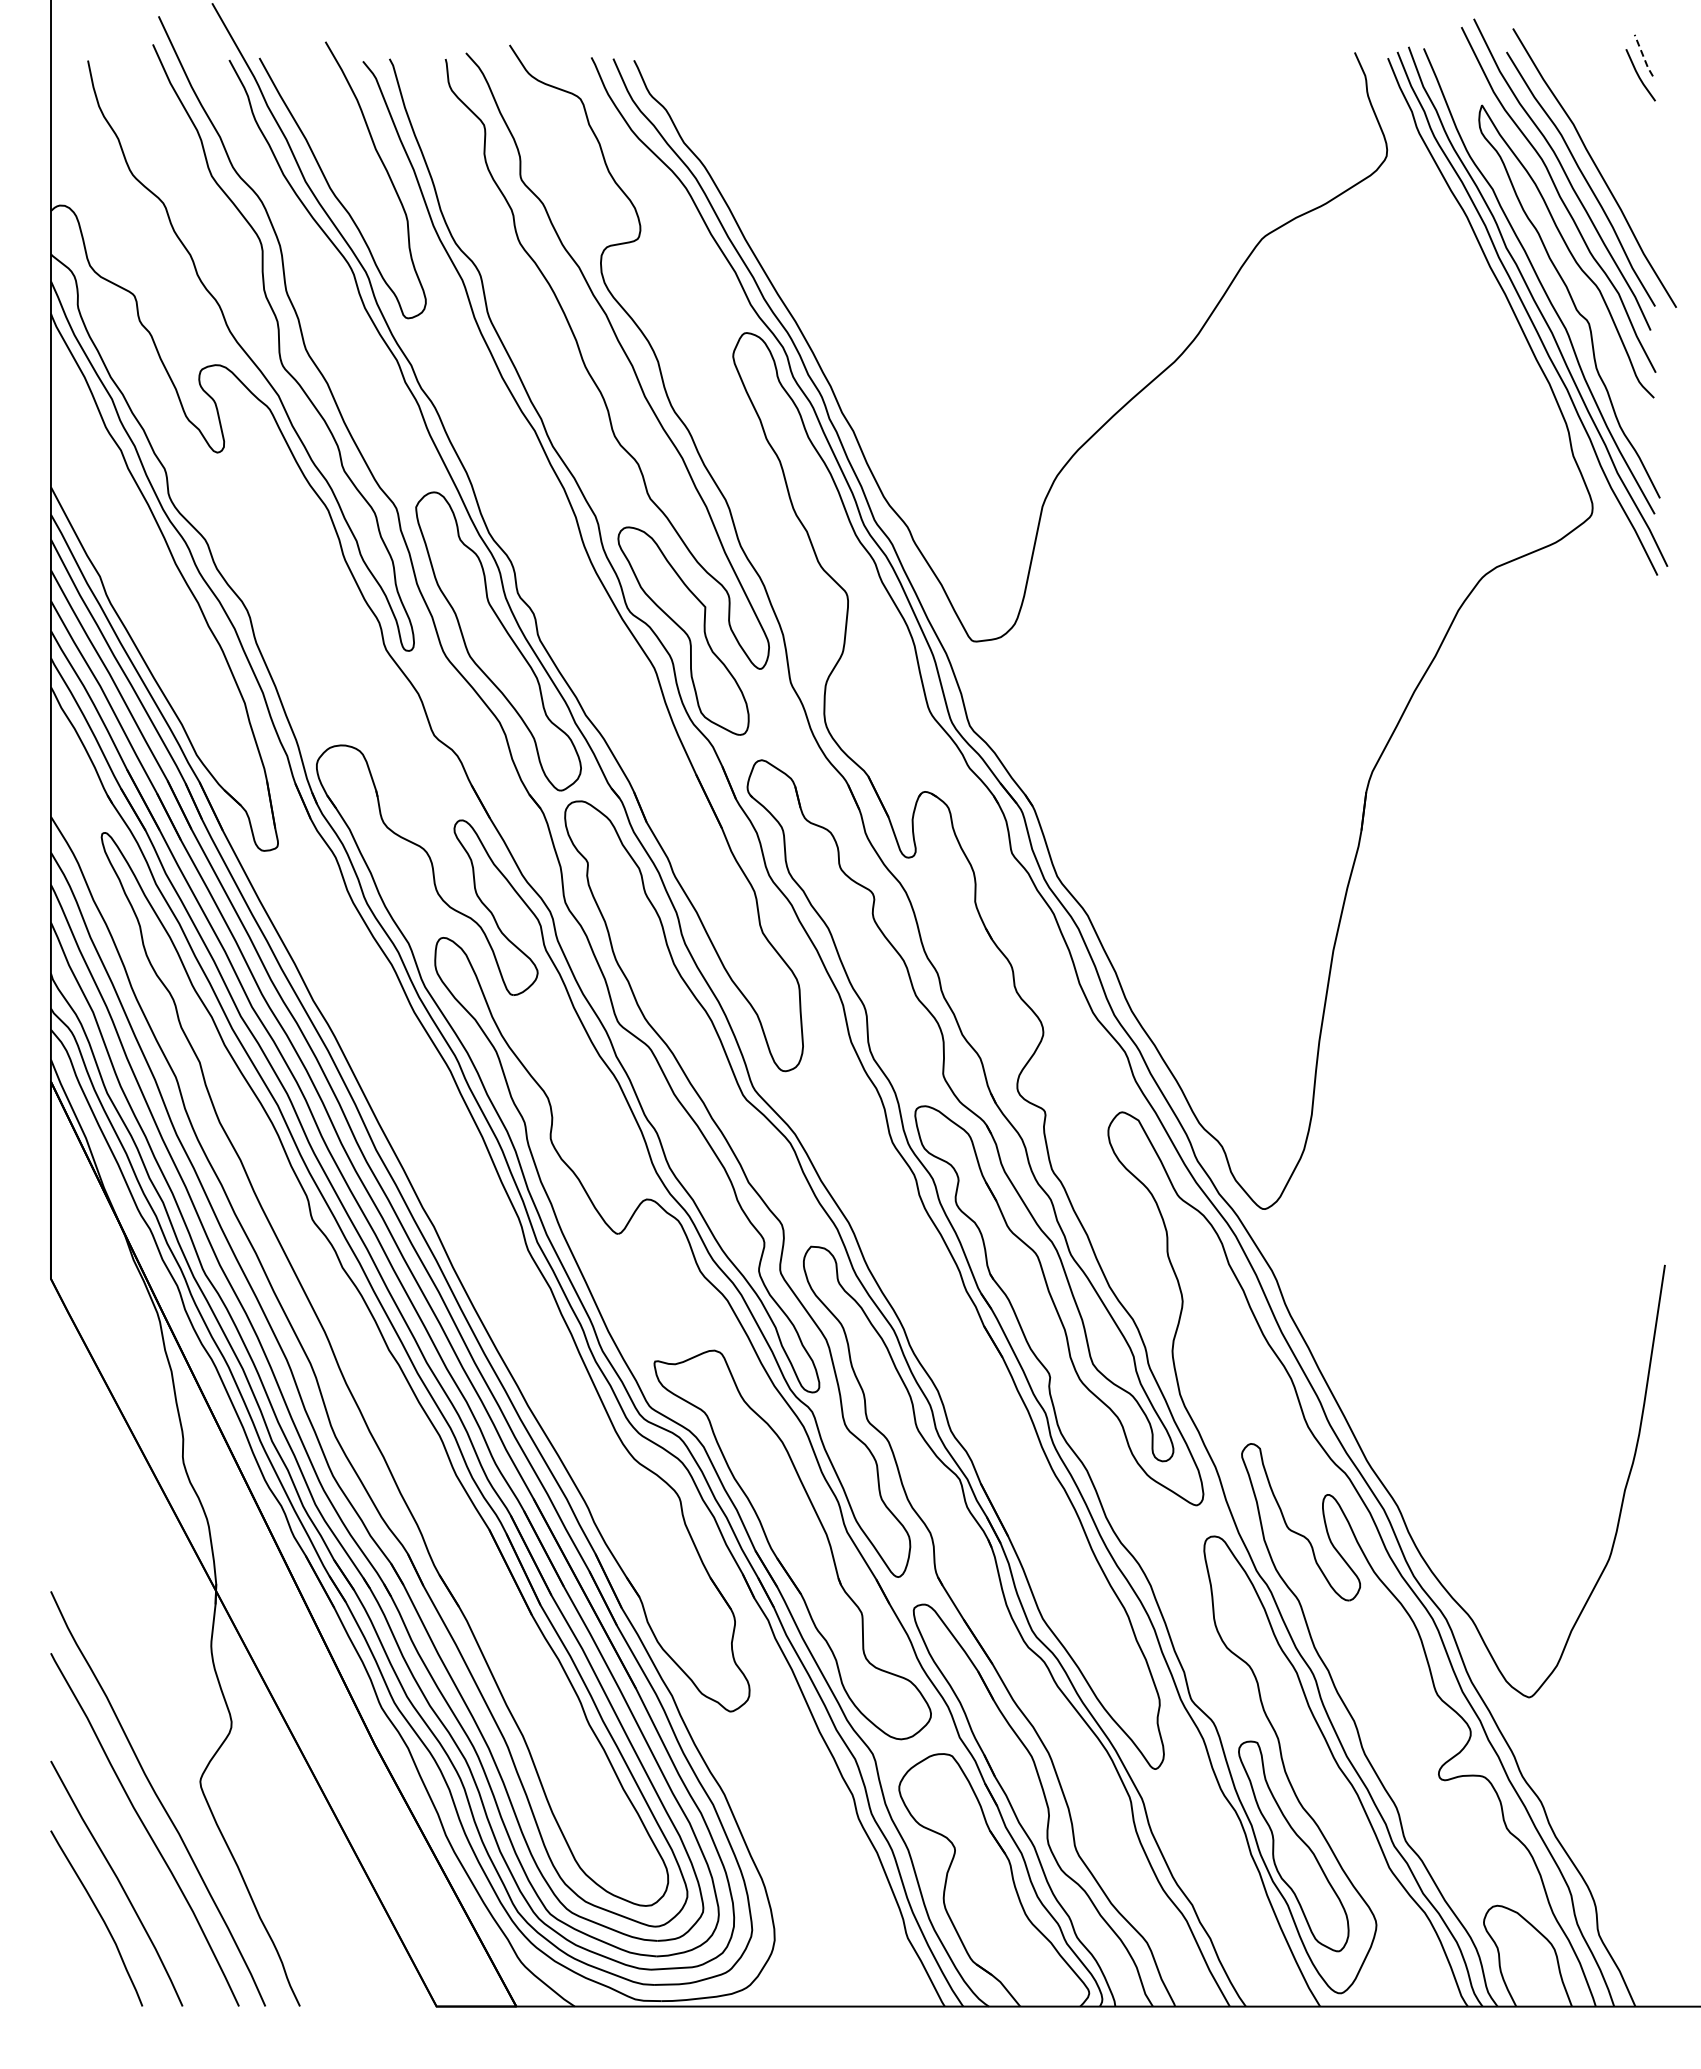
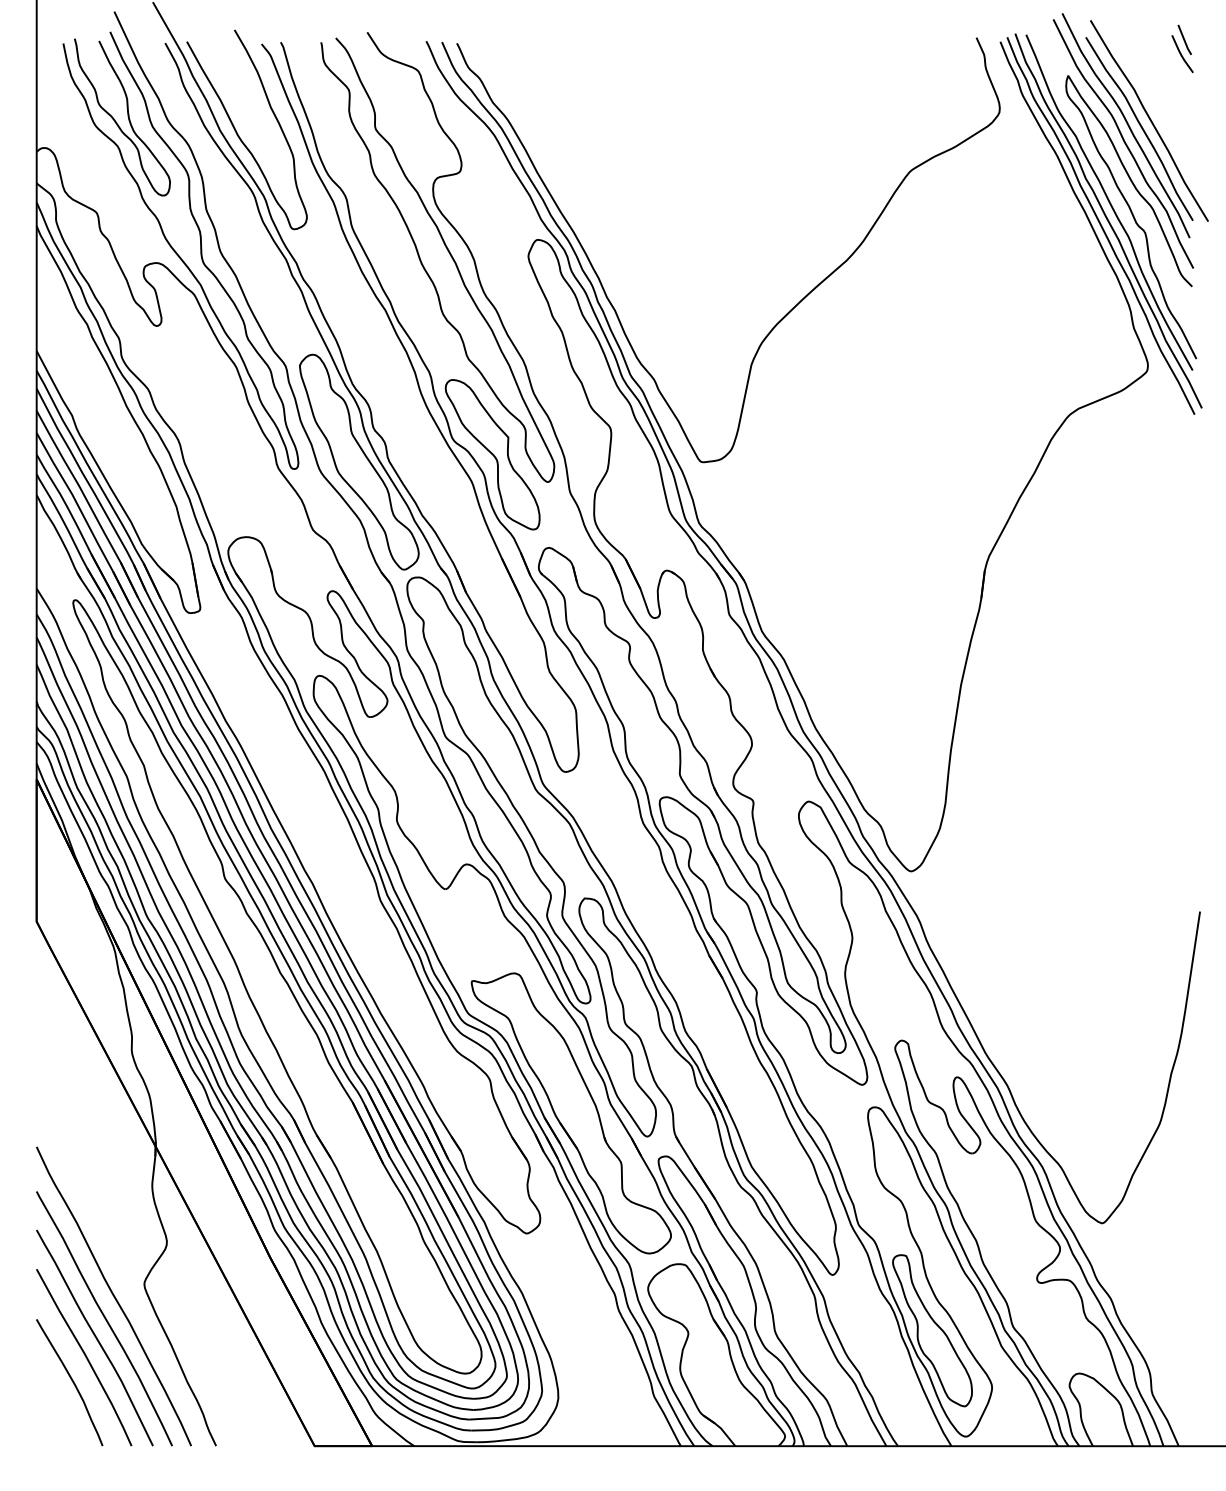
line: (1643, 55) -> (1184, 39), dashed -> solid
curve: (177, 162) -> (127, 116), added
curve: (132, 1856) -> (95, 1337), added

